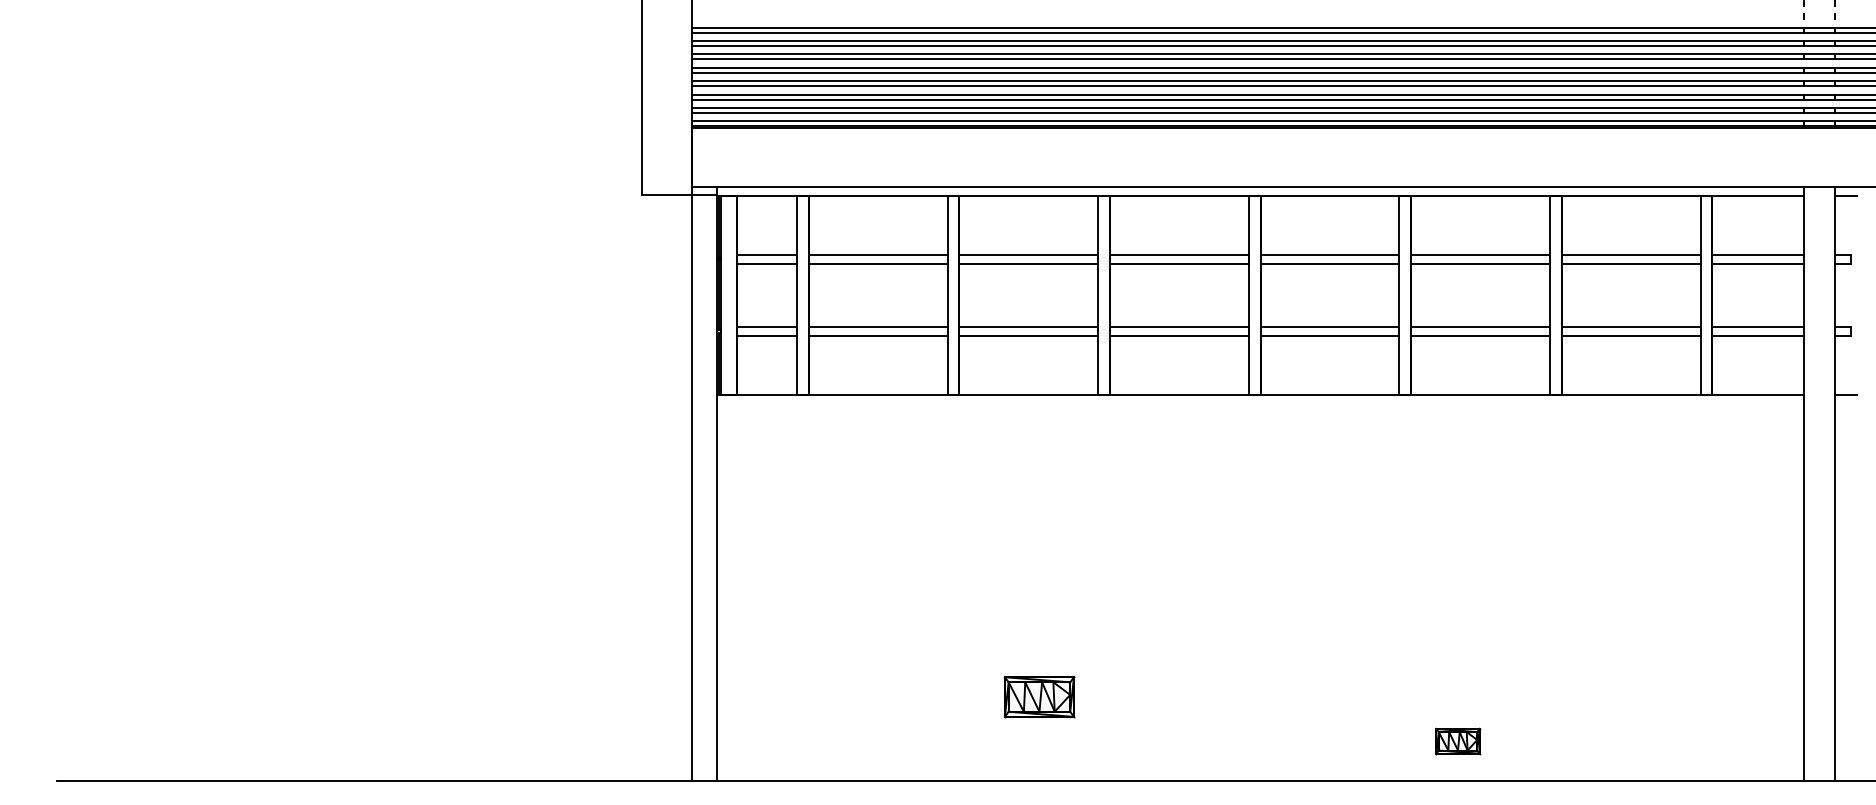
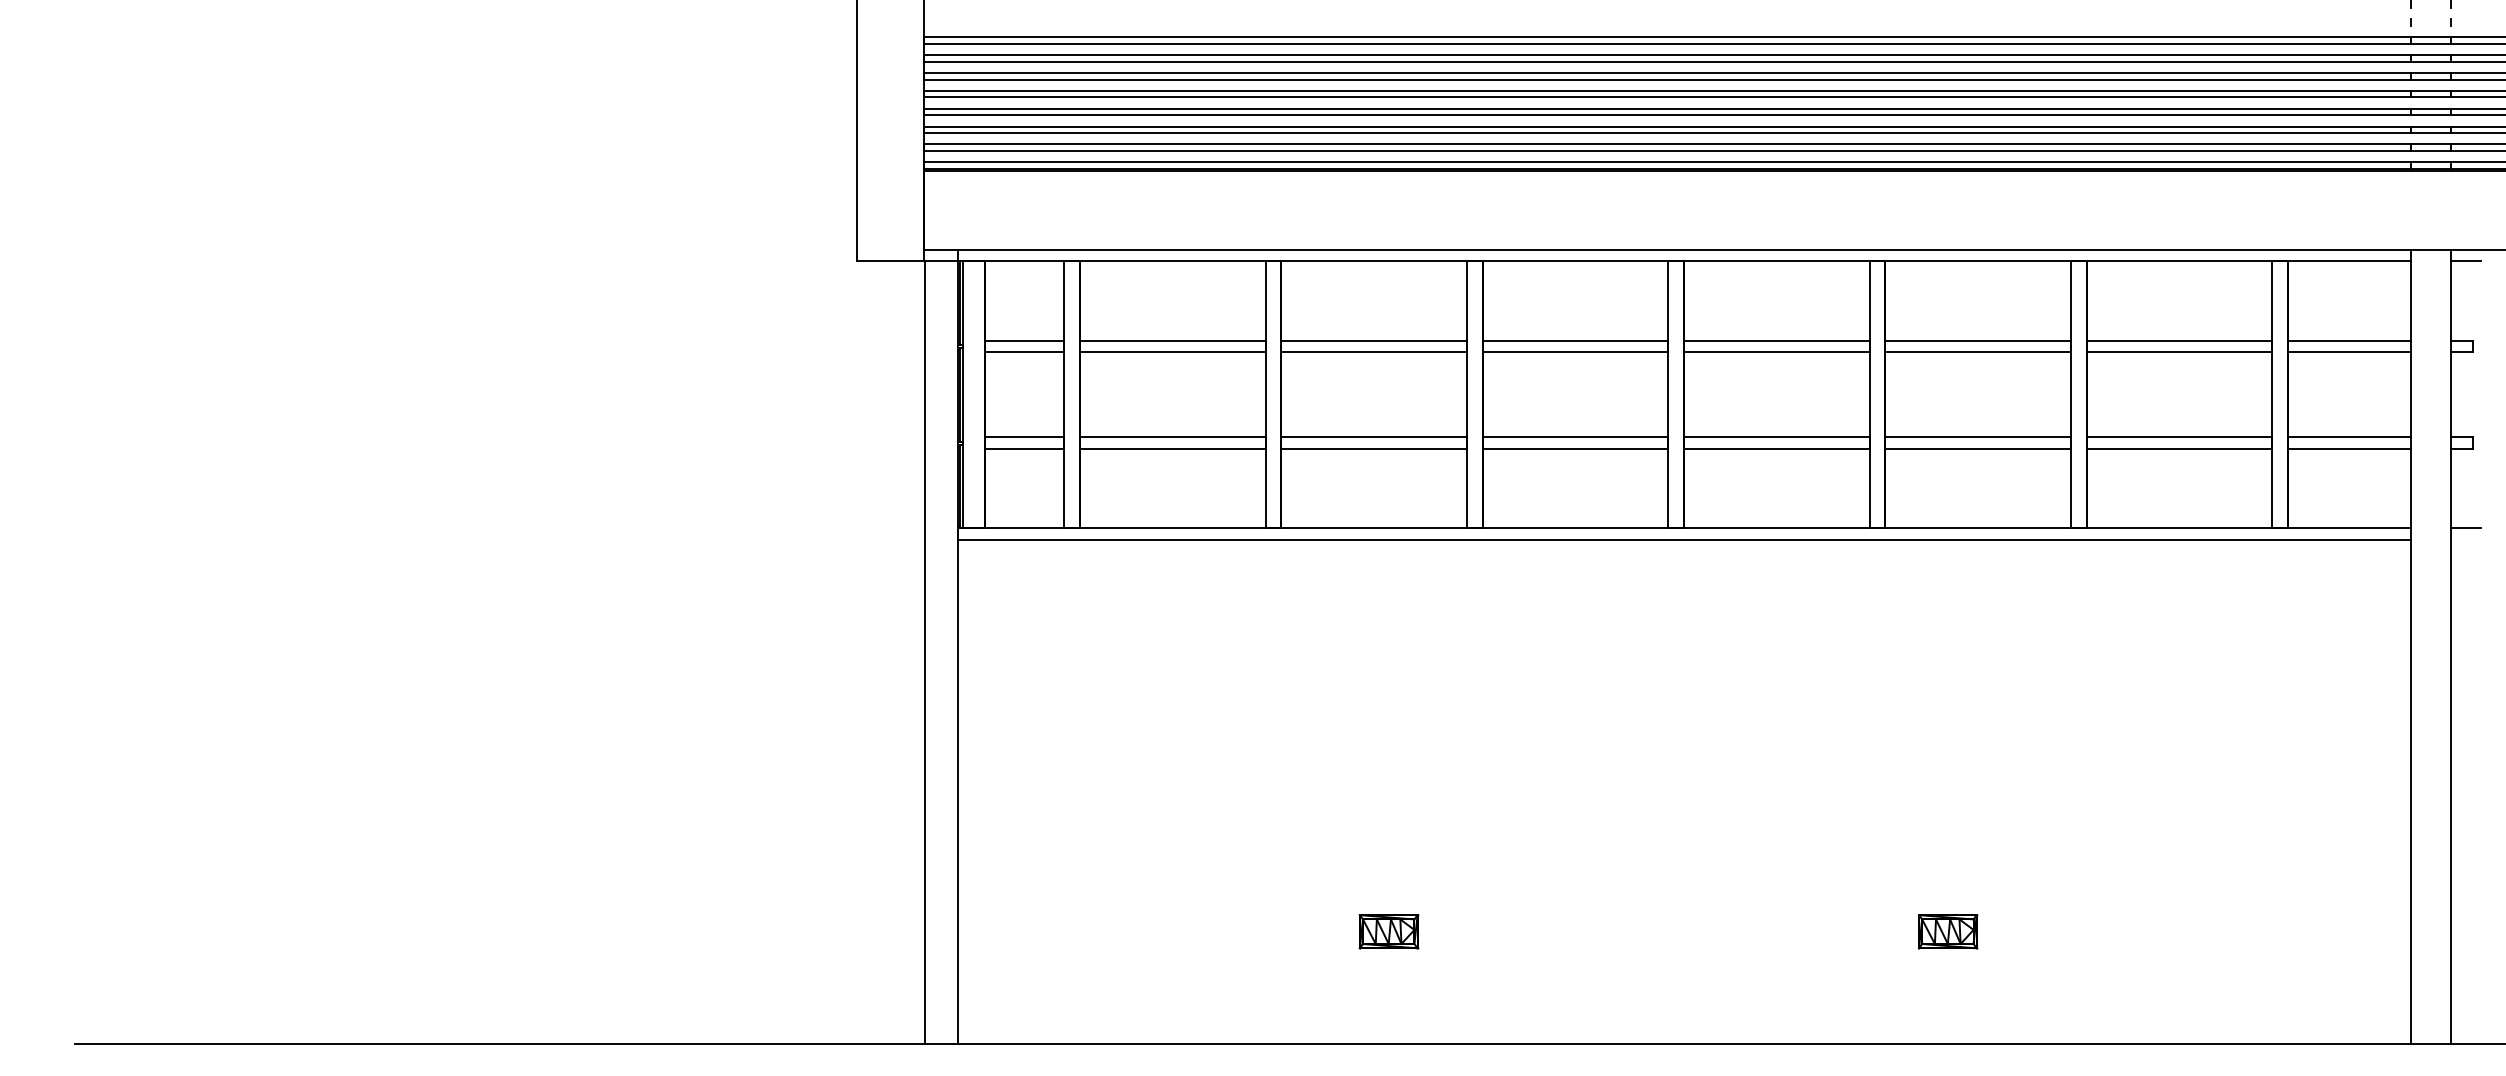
line: (1260, 404) -> (1684, 540), added
part: (1039, 696) -> (1388, 931), size x0.62
part: (1458, 741) -> (1948, 931), moved

